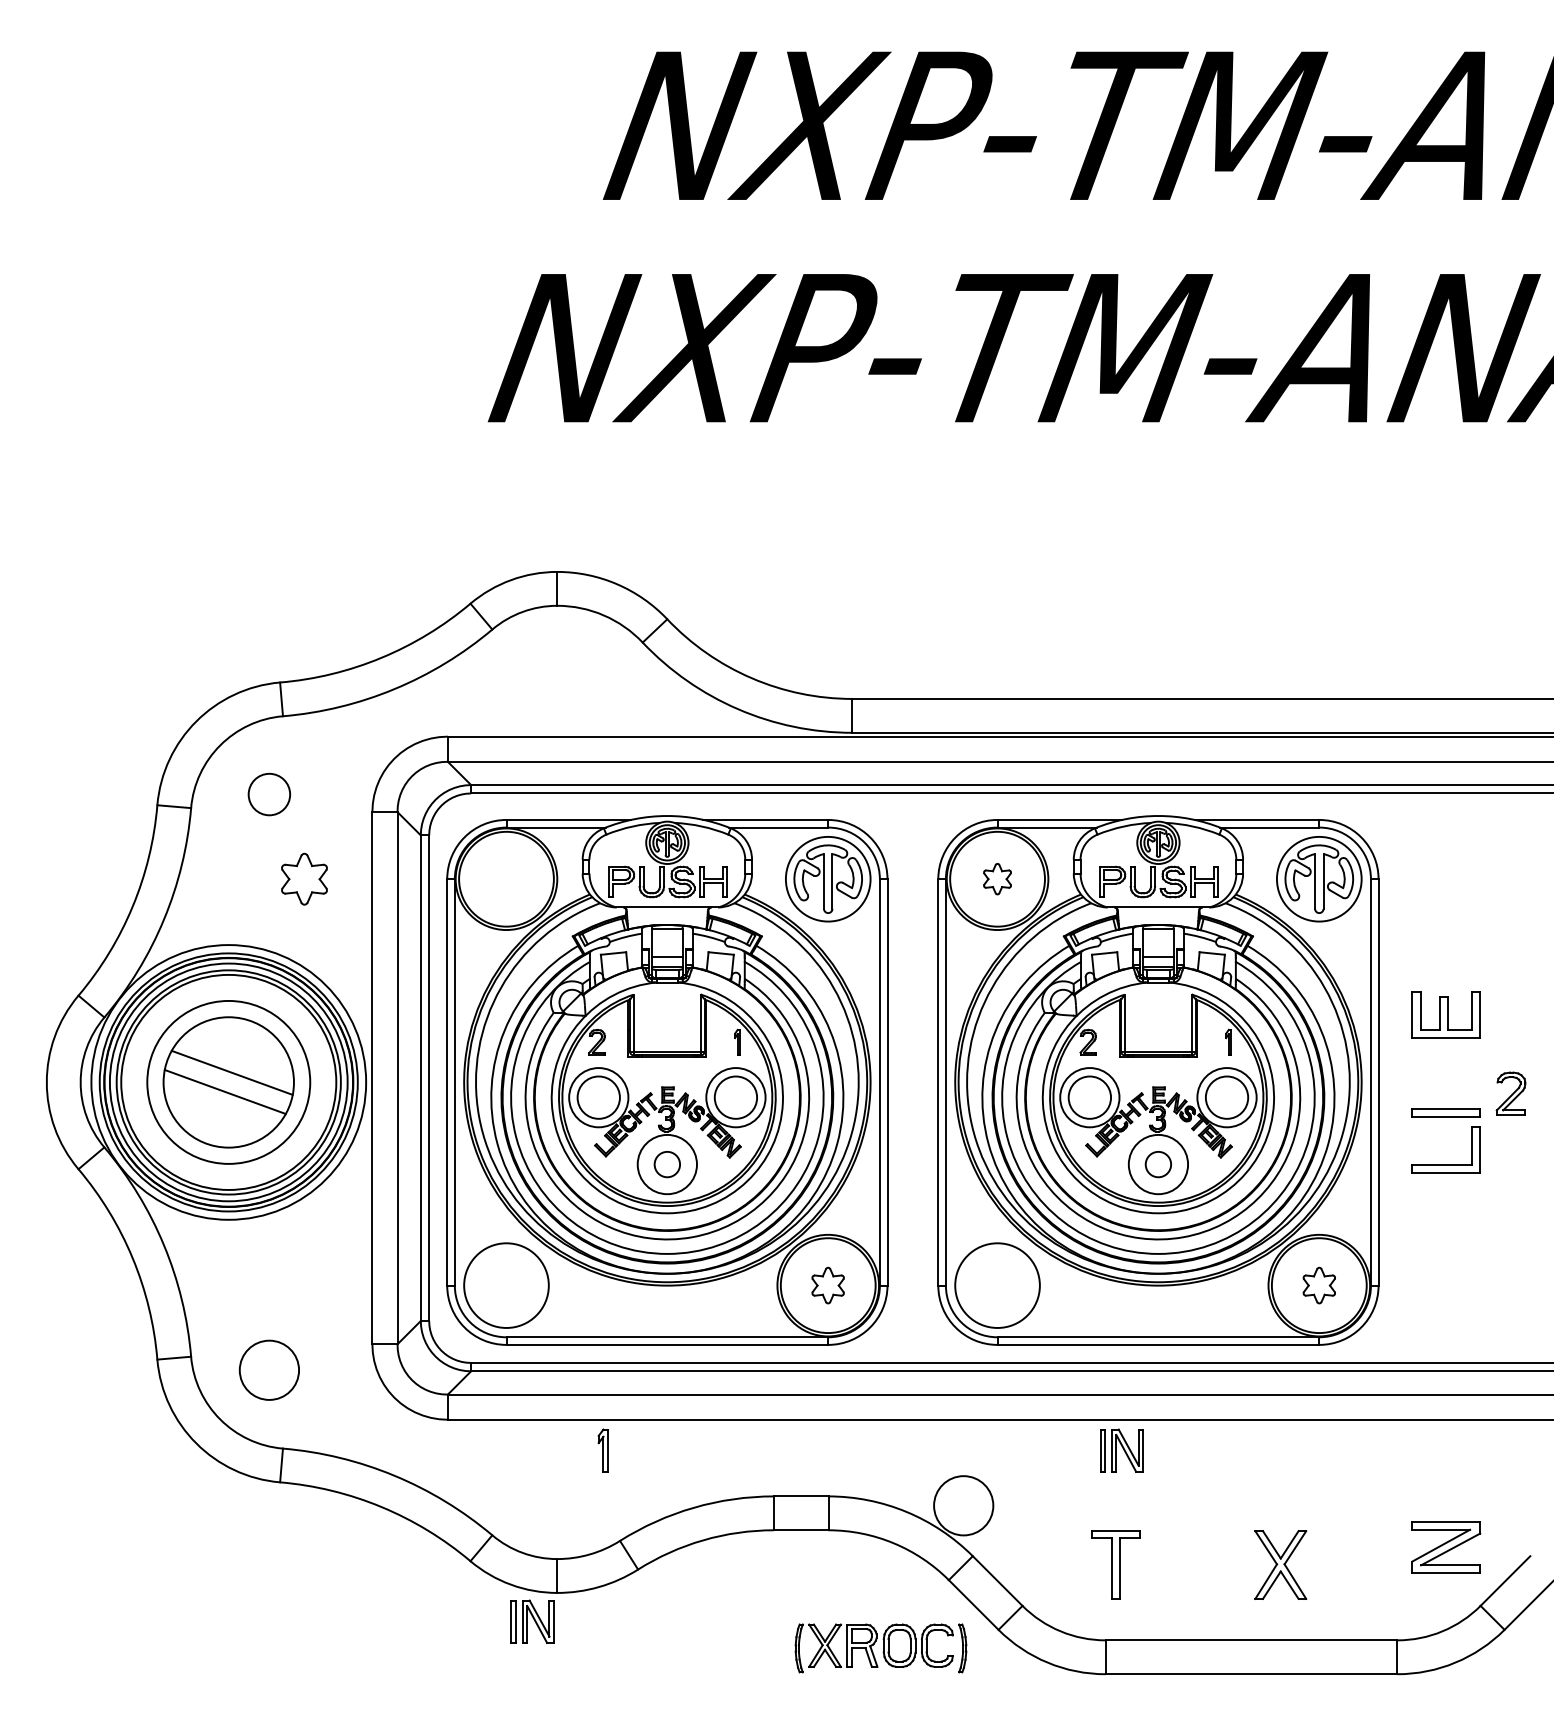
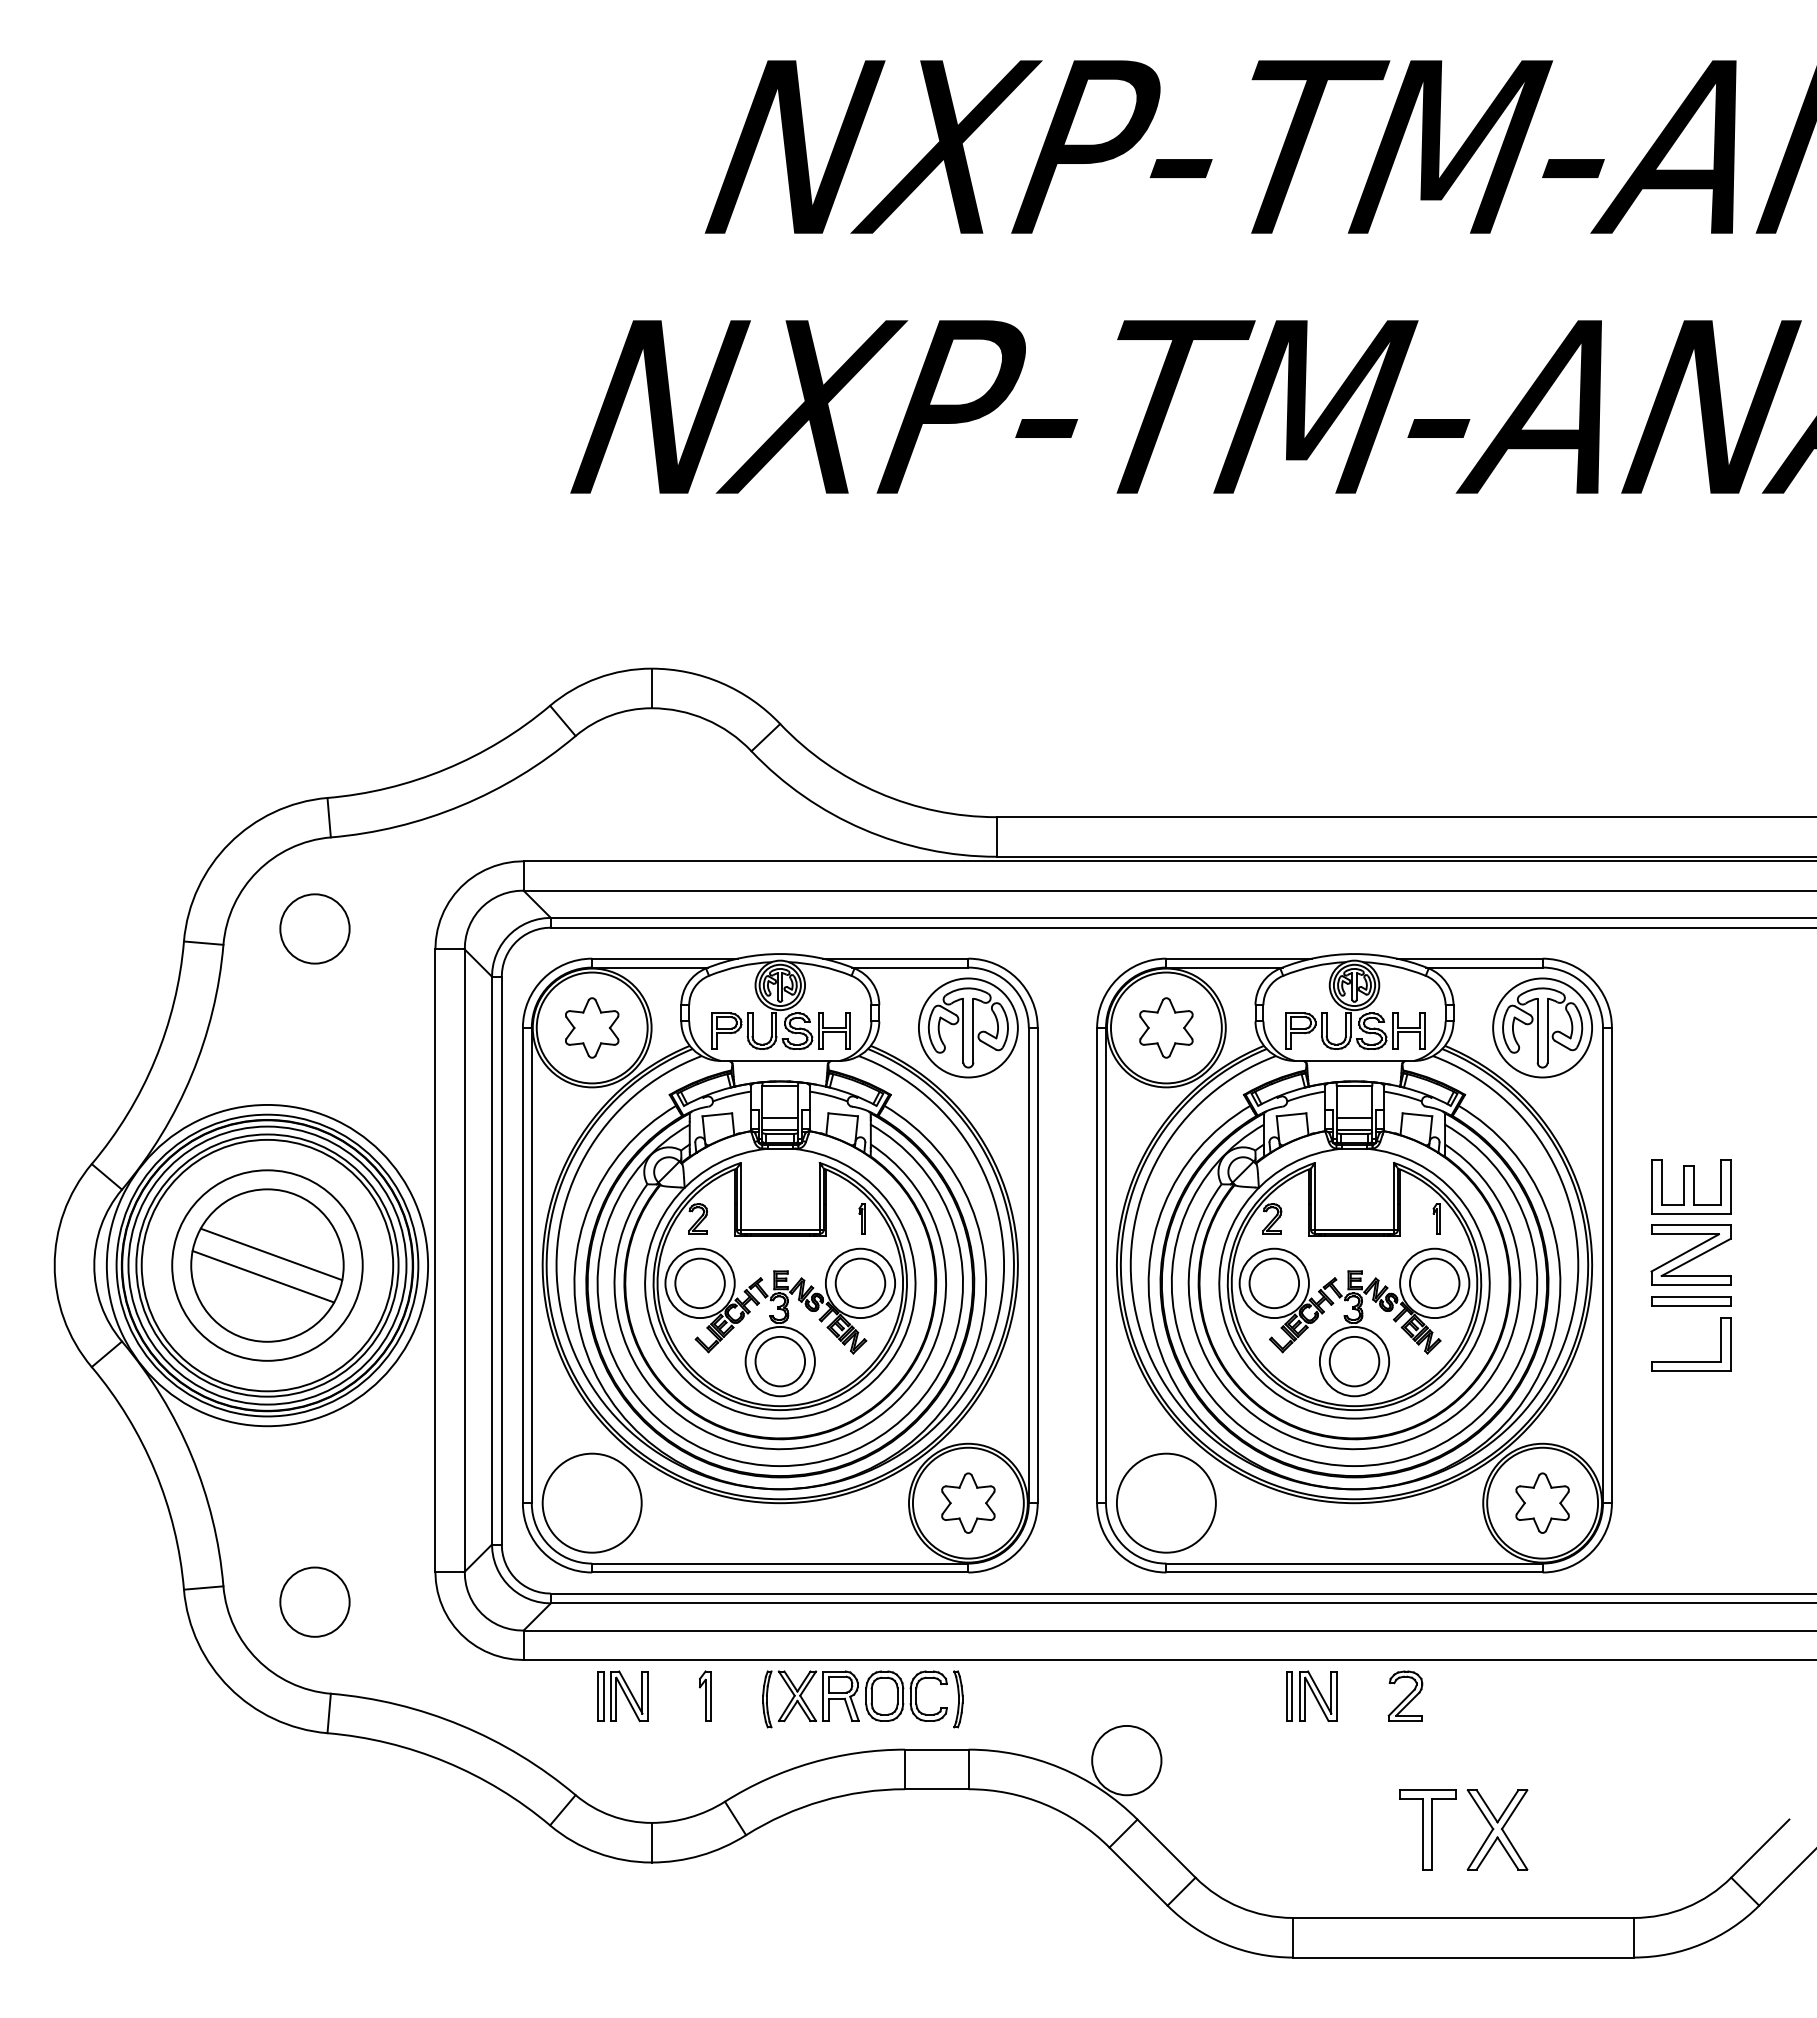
circle: (269, 794) -> (315, 928), size x1.43
part: (304, 878) -> (592, 1027), moved
part: (997, 878) -> (1166, 1027), size x1.67
part: (1510, 1093) -> (1404, 1695), moved
circle: (667, 1164) -> (780, 1361), size x1.67
circle: (1158, 1164) -> (1354, 1361), size x1.67
part: (827, 1285) -> (967, 1503), size x1.43
part: (1319, 1285) -> (1542, 1503), size x1.43
part: (1446, 1547) -> (1691, 1255), moved
part: (1115, 1564) -> (1427, 1829), moved
part: (532, 1621) -> (622, 1695), moved
part: (880, 1648) -> (862, 1699), moved

